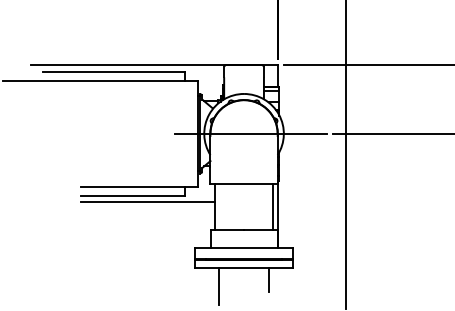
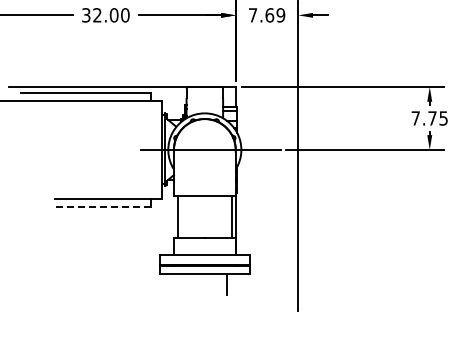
line: (132, 195) -> (102, 206), solid -> dashed
line: (146, 201) -> (115, 212), removed
line: (219, 286) -> (182, 290), removed

